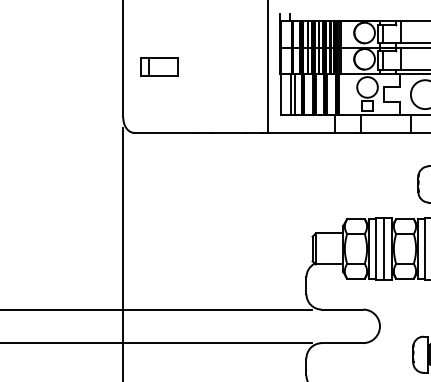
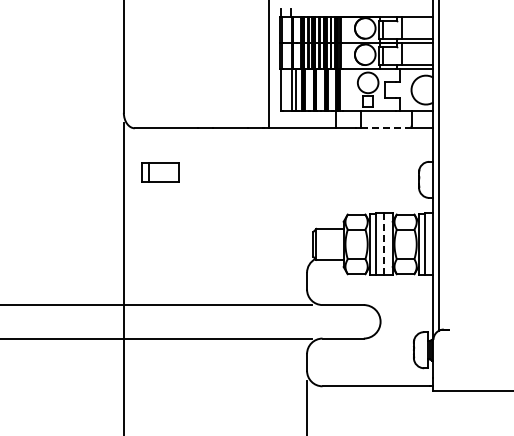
part: (159, 67) -> (160, 172), moved
line: (386, 133) -> (387, 128), solid -> dashed
line: (383, 249) -> (384, 244), solid -> dashed

